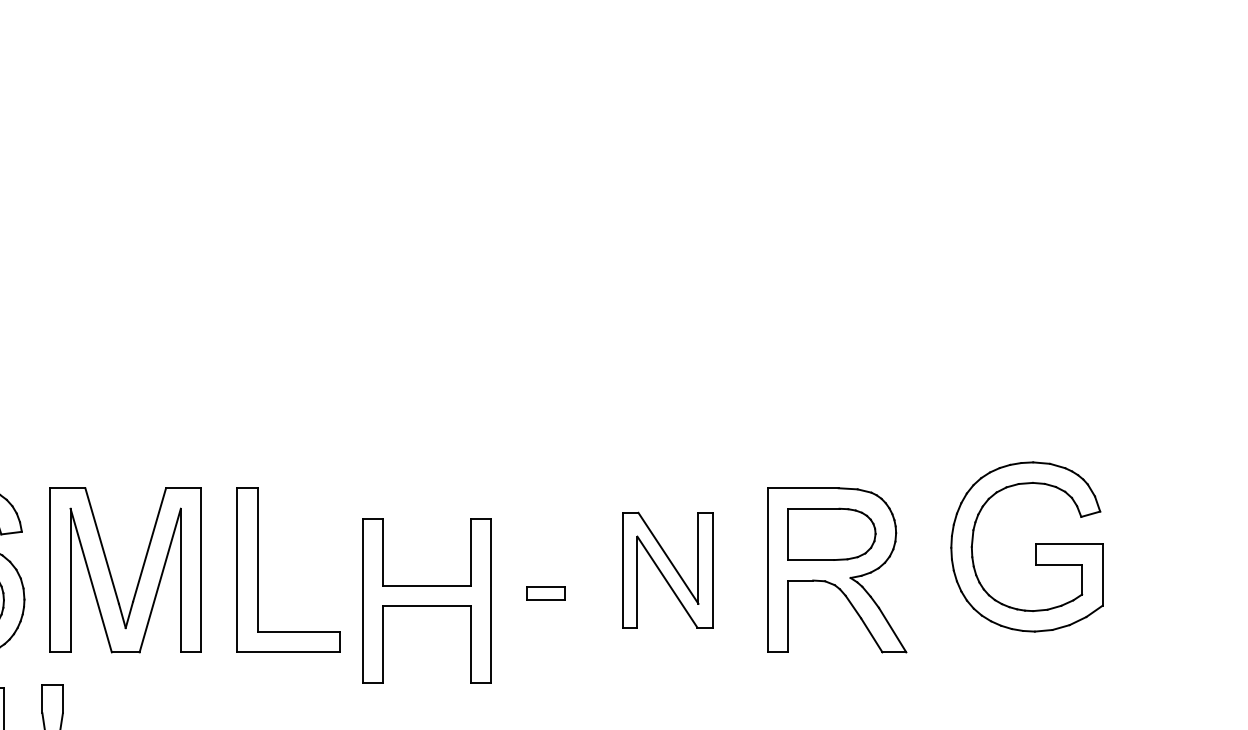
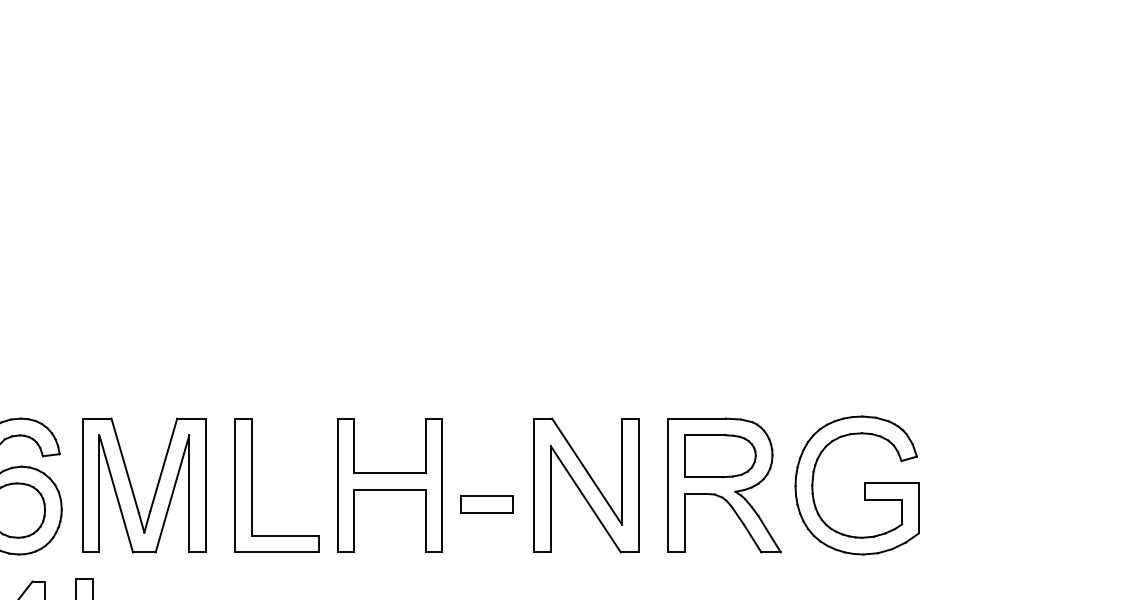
part: (1035, 546) -> (864, 485), moved
part: (667, 570) -> (586, 485), size x1.43
part: (545, 593) -> (486, 504), size x1.67
part: (426, 600) -> (389, 485), moved

